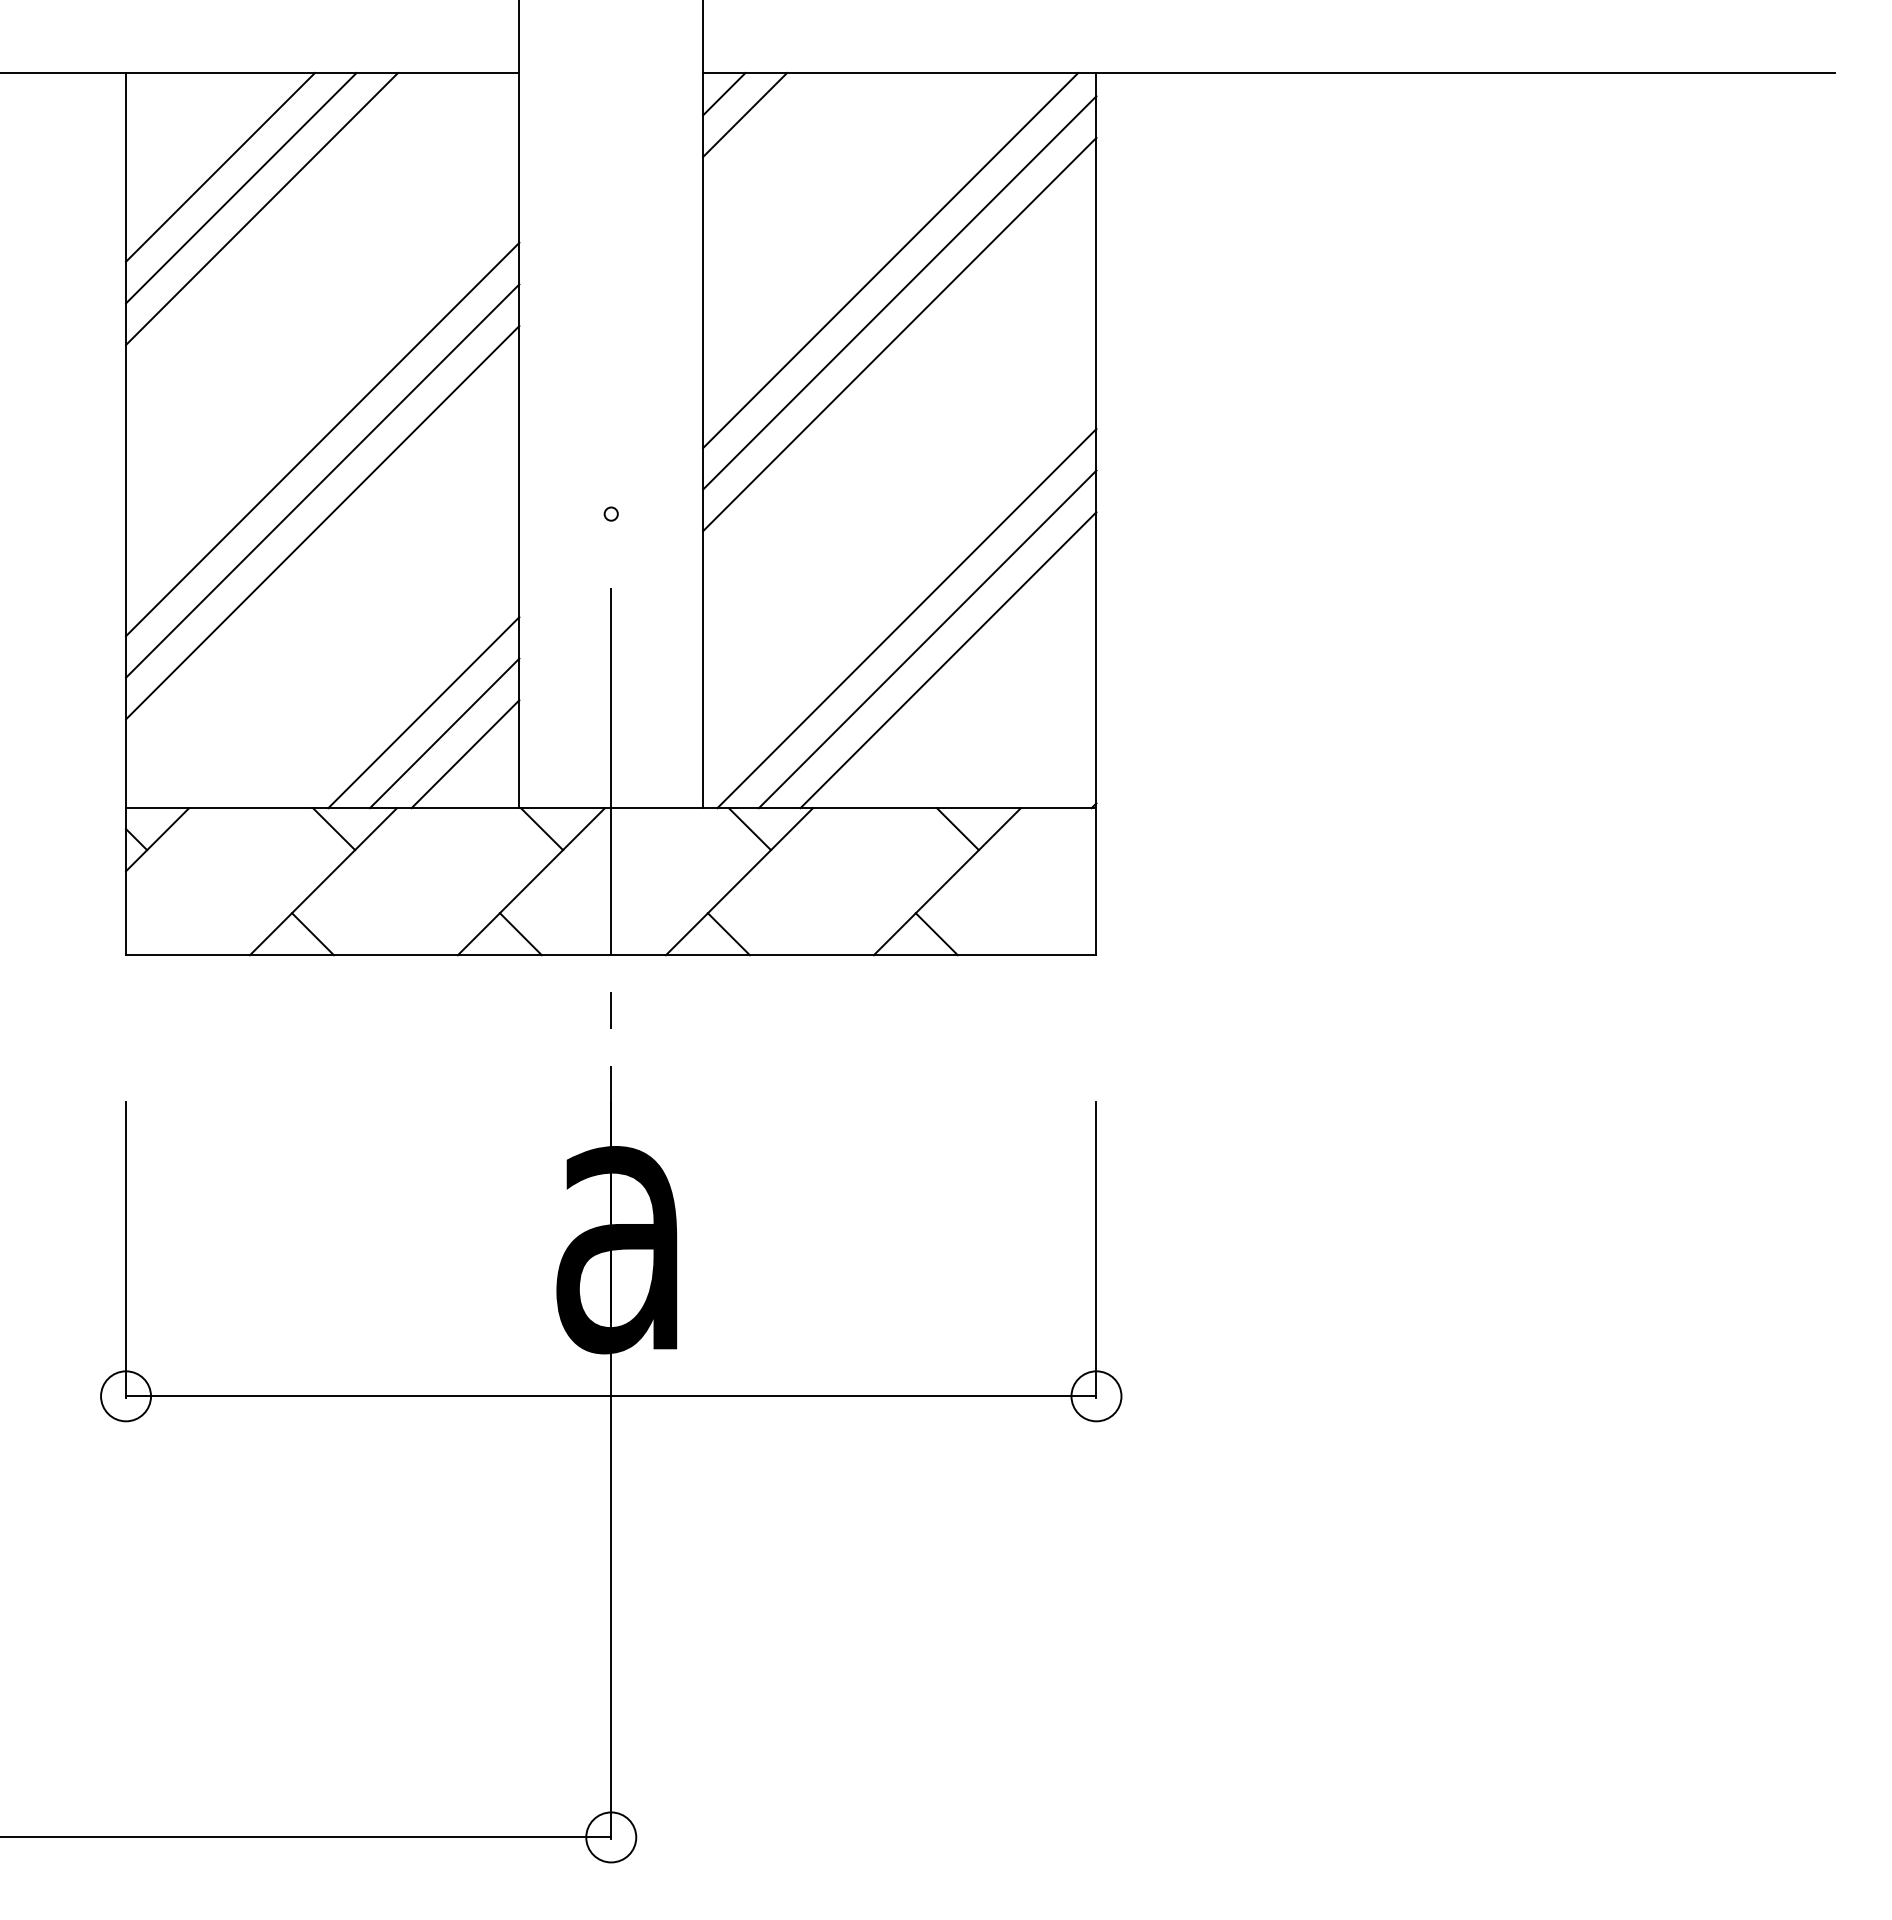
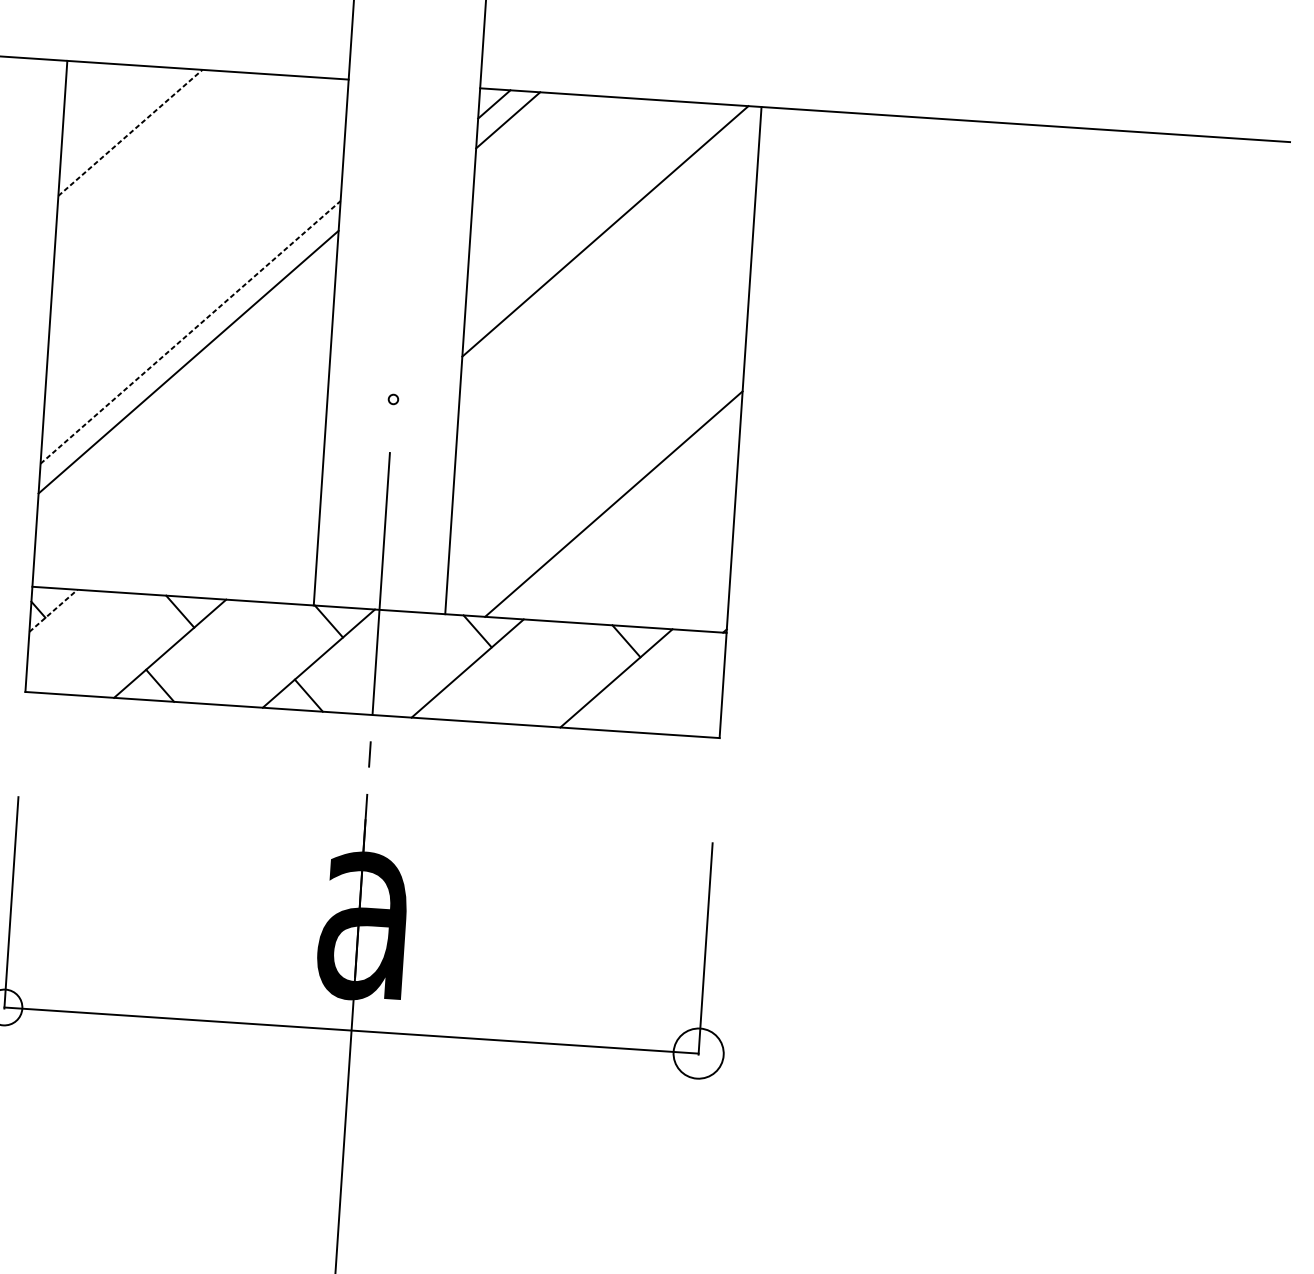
line: (220, 167) -> (130, 132), solid -> dashed
line: (241, 188) -> (144, 148), removed
line: (262, 209) -> (158, 165), removed
line: (899, 292) -> (610, 254), removed
line: (899, 334) -> (608, 284), removed
line: (323, 439) -> (191, 332), solid -> dashed
line: (322, 522) -> (186, 391), removed
line: (906, 618) -> (599, 488), removed
line: (948, 660) -> (627, 520), removed
line: (423, 712) -> (249, 532), removed
line: (444, 733) -> (263, 548), removed
line: (465, 754) -> (277, 564), removed
line: (157, 839) -> (53, 610), solid -> dashed
line: (728, 934) -> (457, 705), removed
line: (936, 934) -> (606, 715), removed
circle: (1096, 1396) -> (698, 1053), size x1.4

